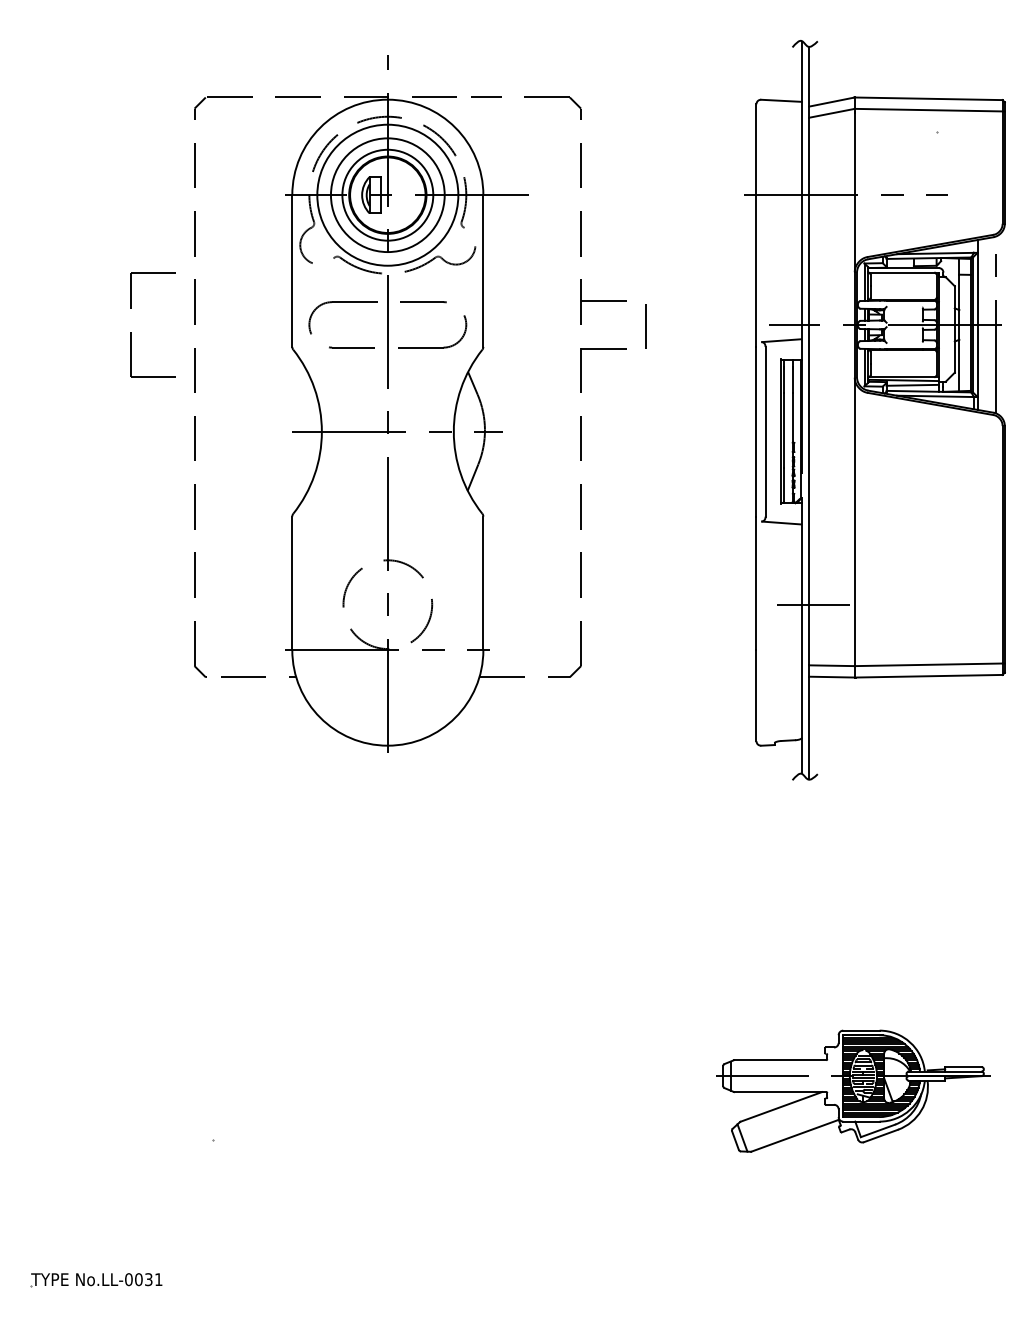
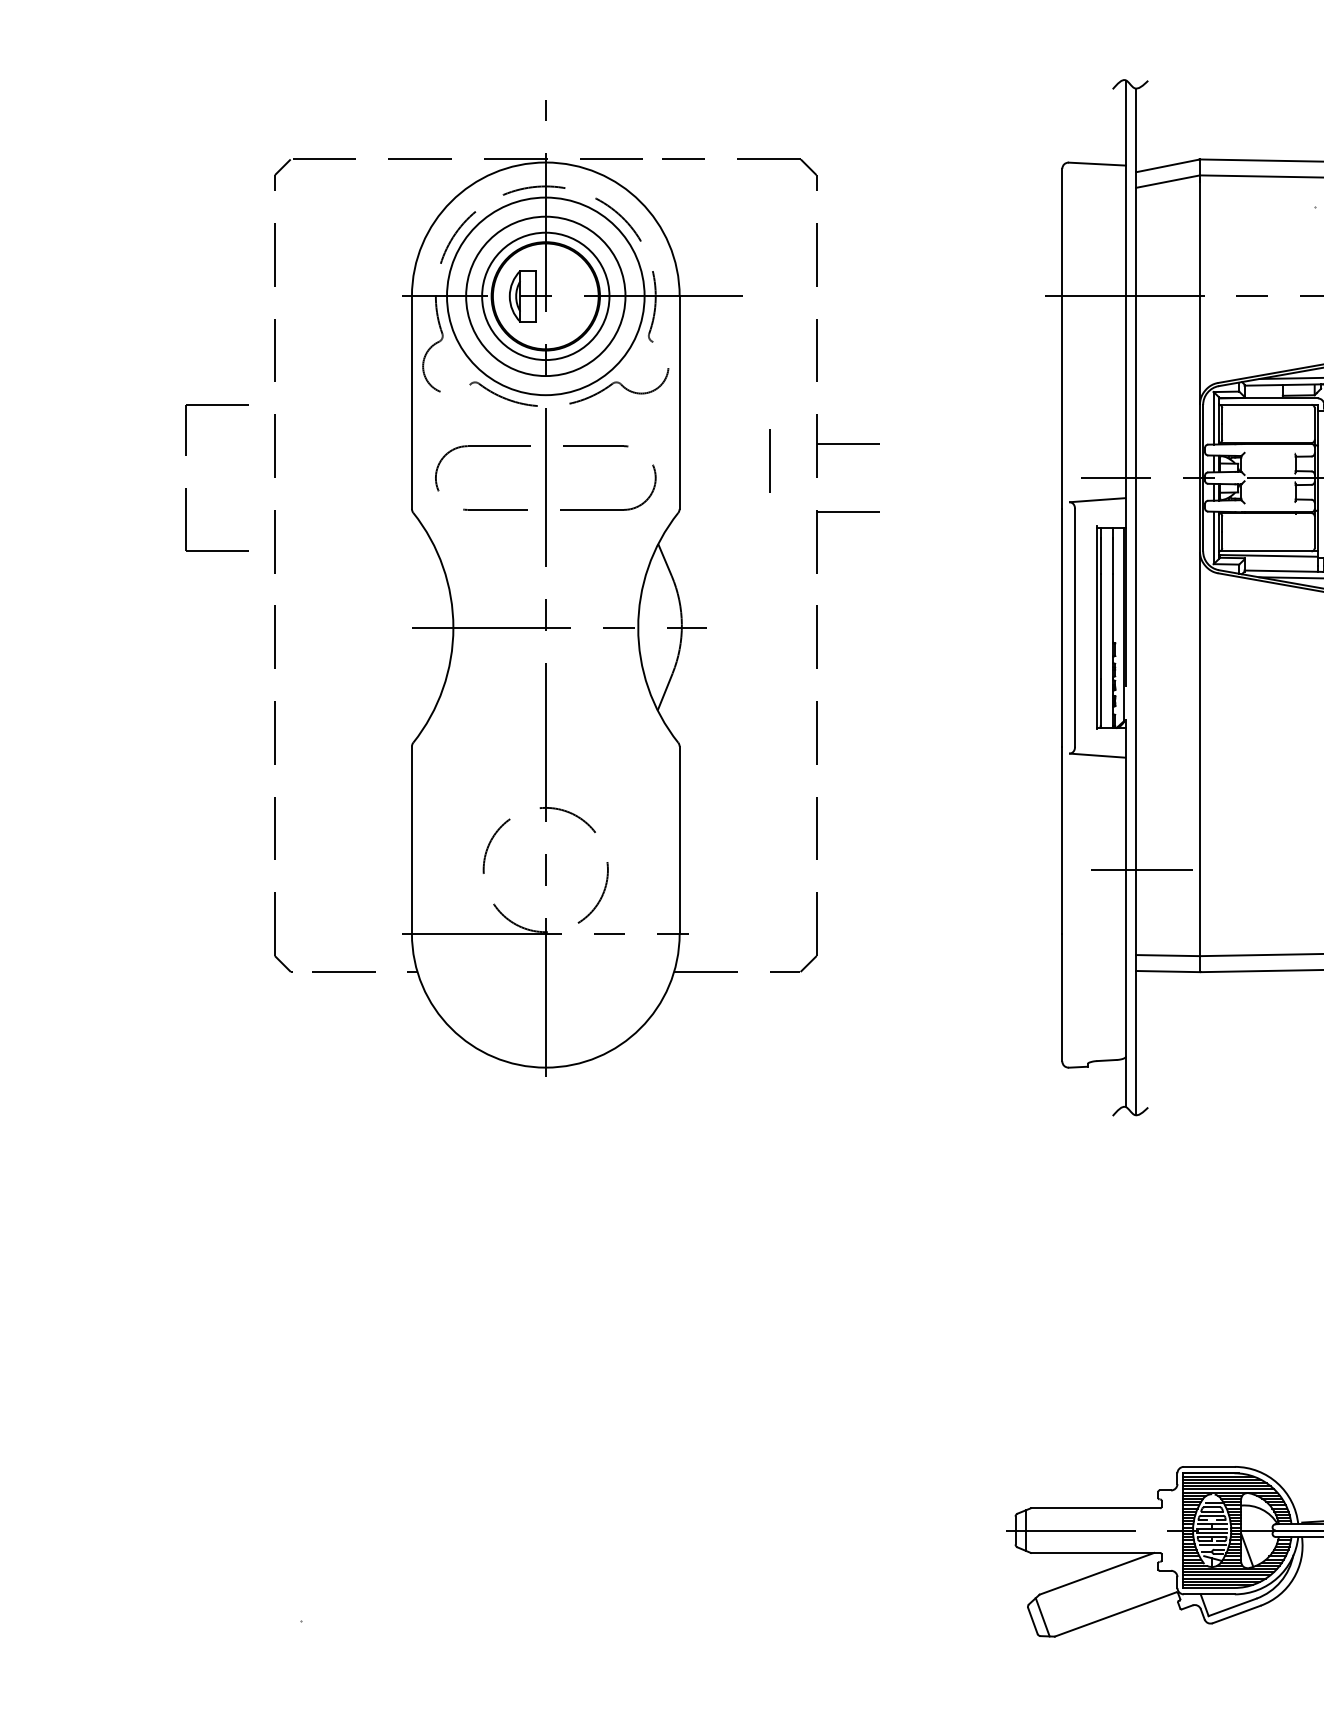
line: (645, 326) -> (769, 460), moved
line: (912, 384) -> (1280, 561), removed

